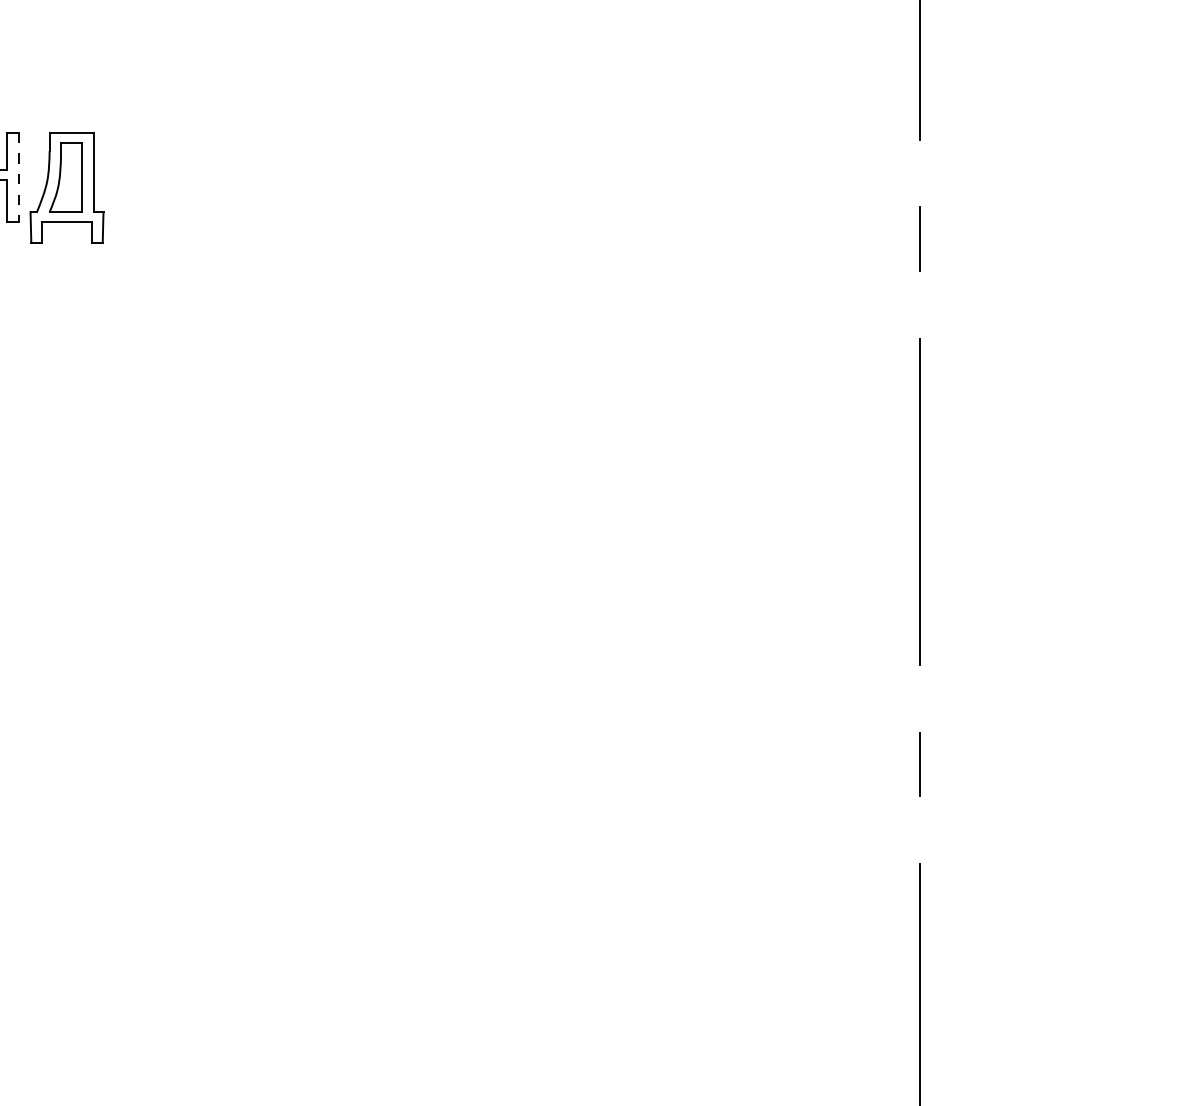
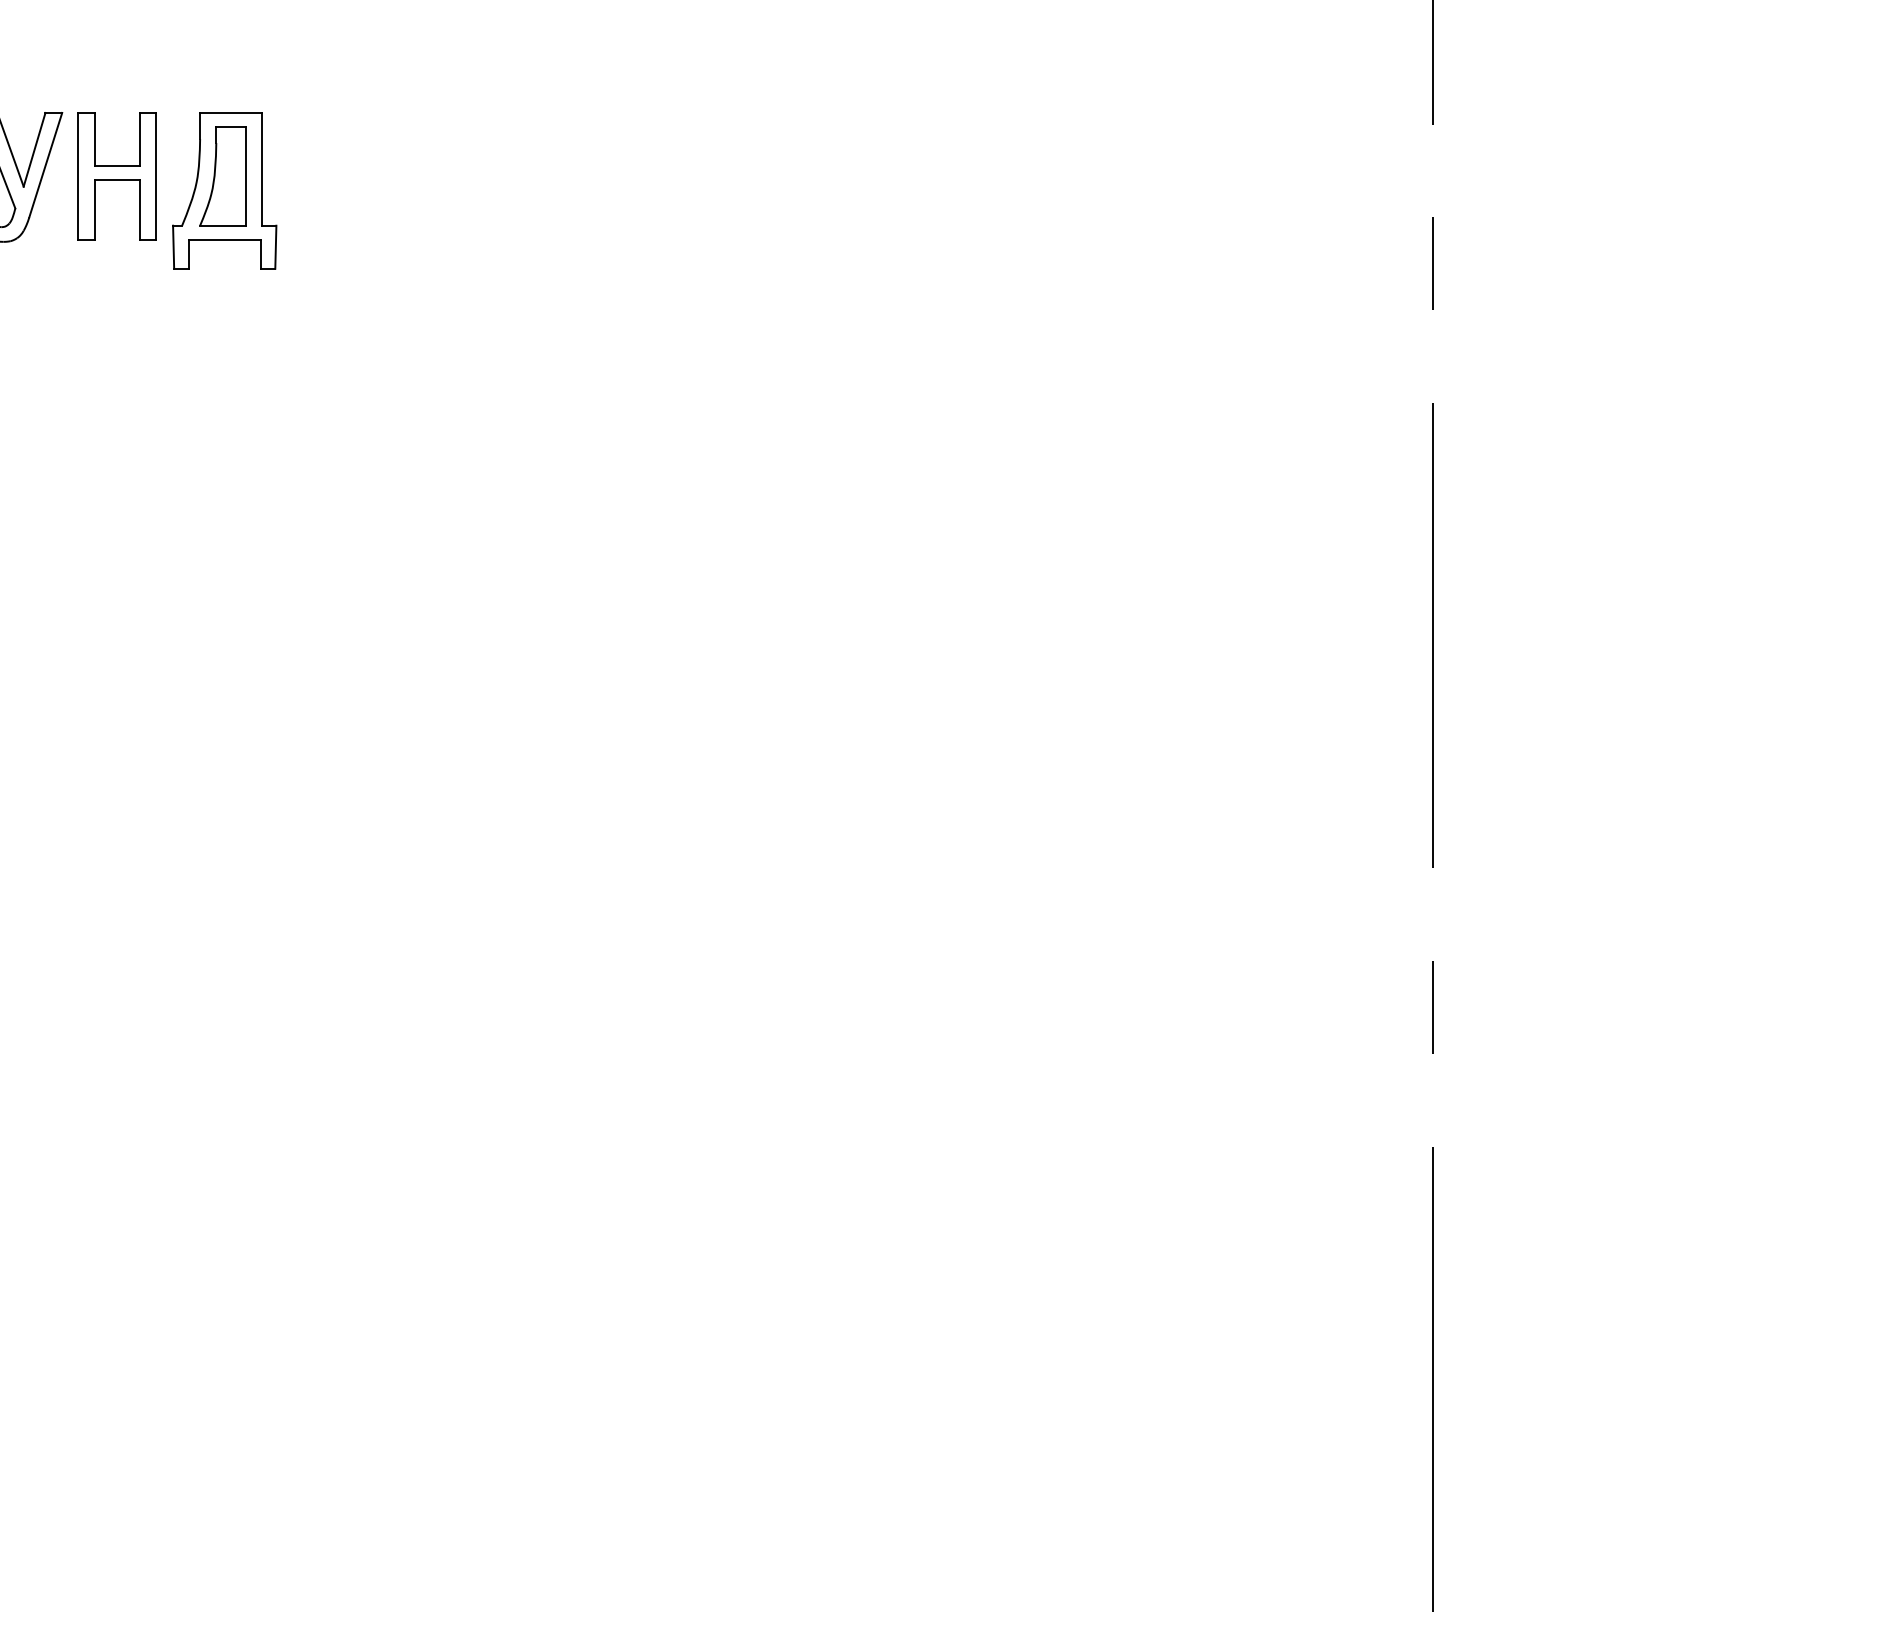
line: (18, 177) -> (156, 176), dashed -> solid

